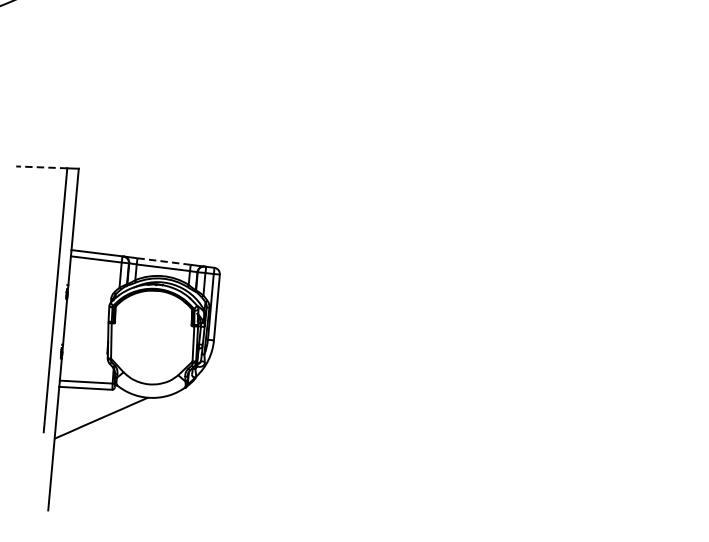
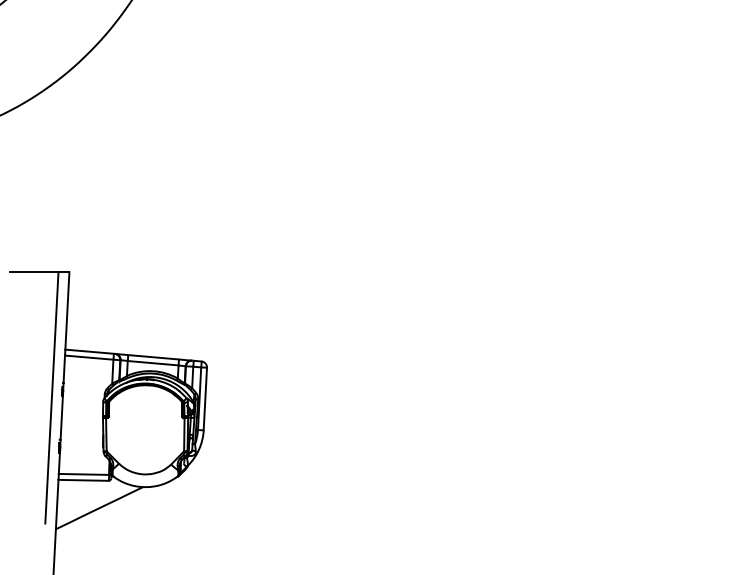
line: (40, 167) -> (33, 272), dashed -> solid
line: (165, 261) -> (154, 357), dashed -> solid

